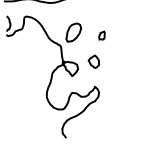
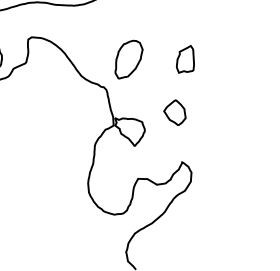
part: (101, 35) -> (184, 59), size x1.6

